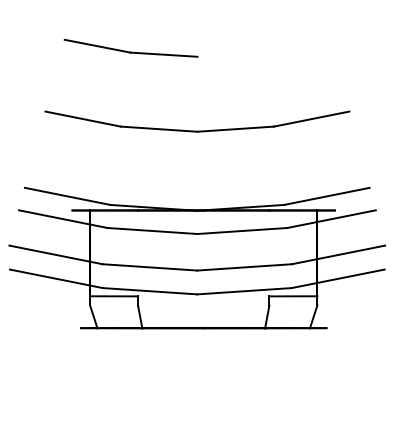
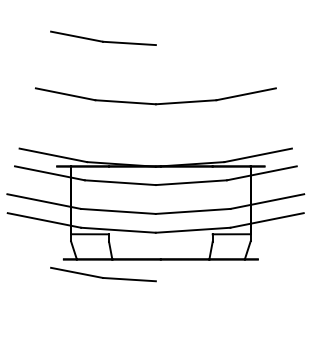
part: (130, 346) -> (103, 273), added

